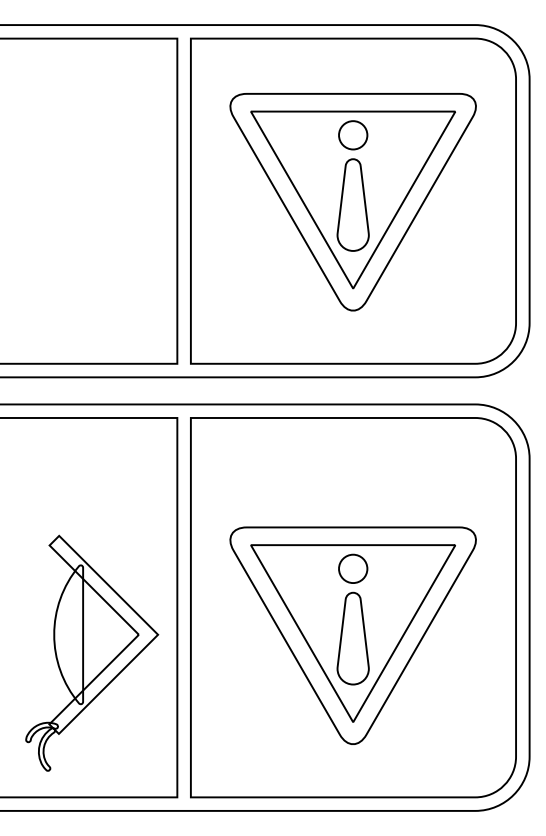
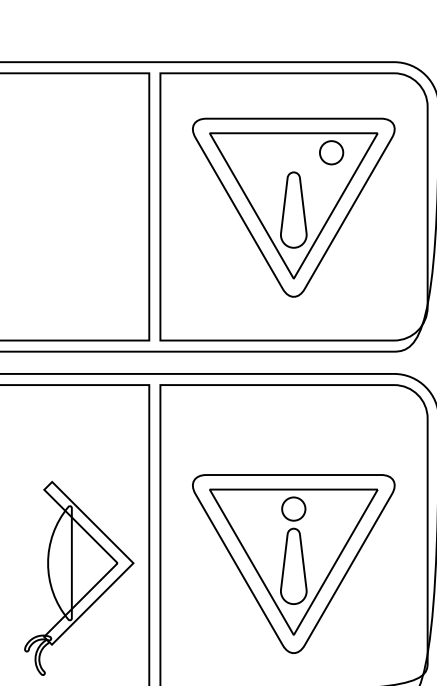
part: (353, 135) -> (331, 152), moved

